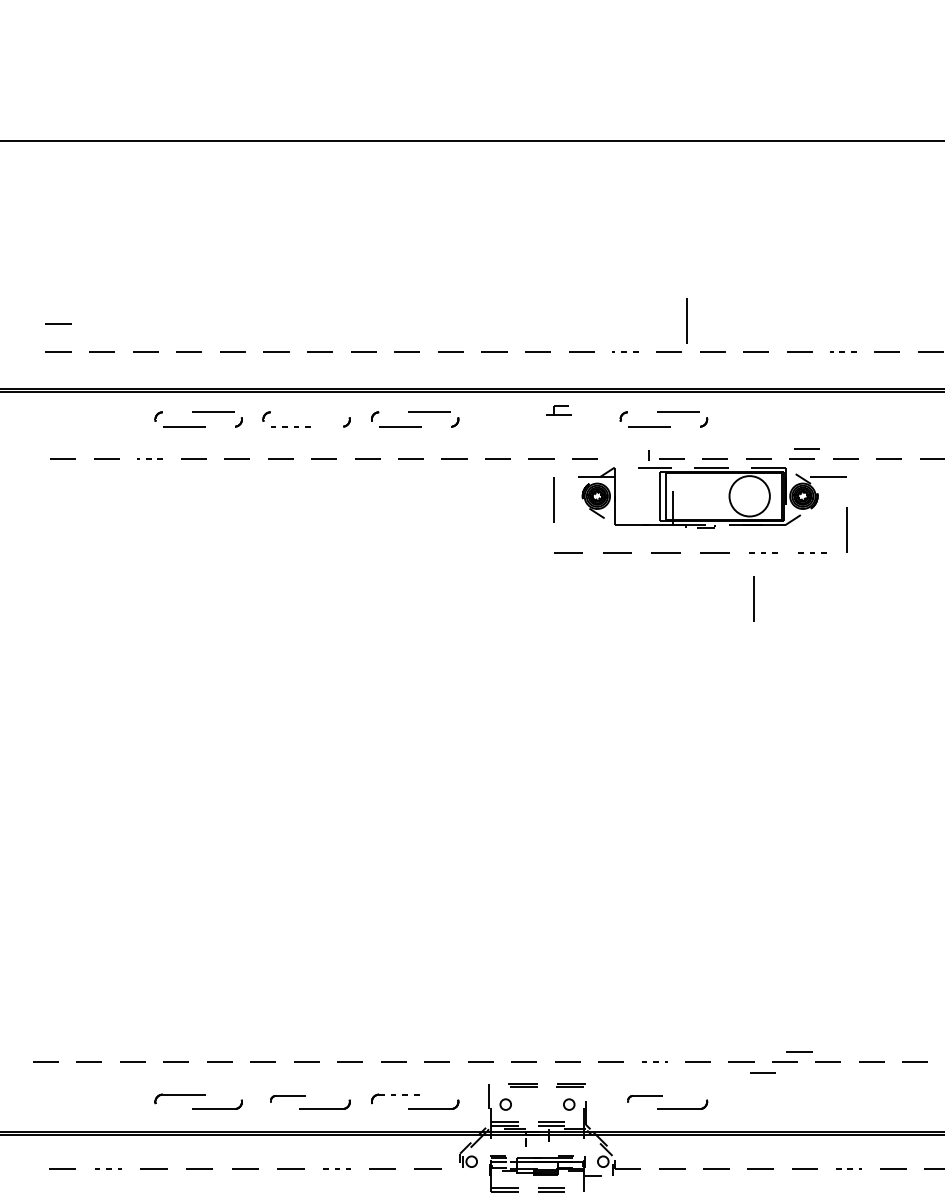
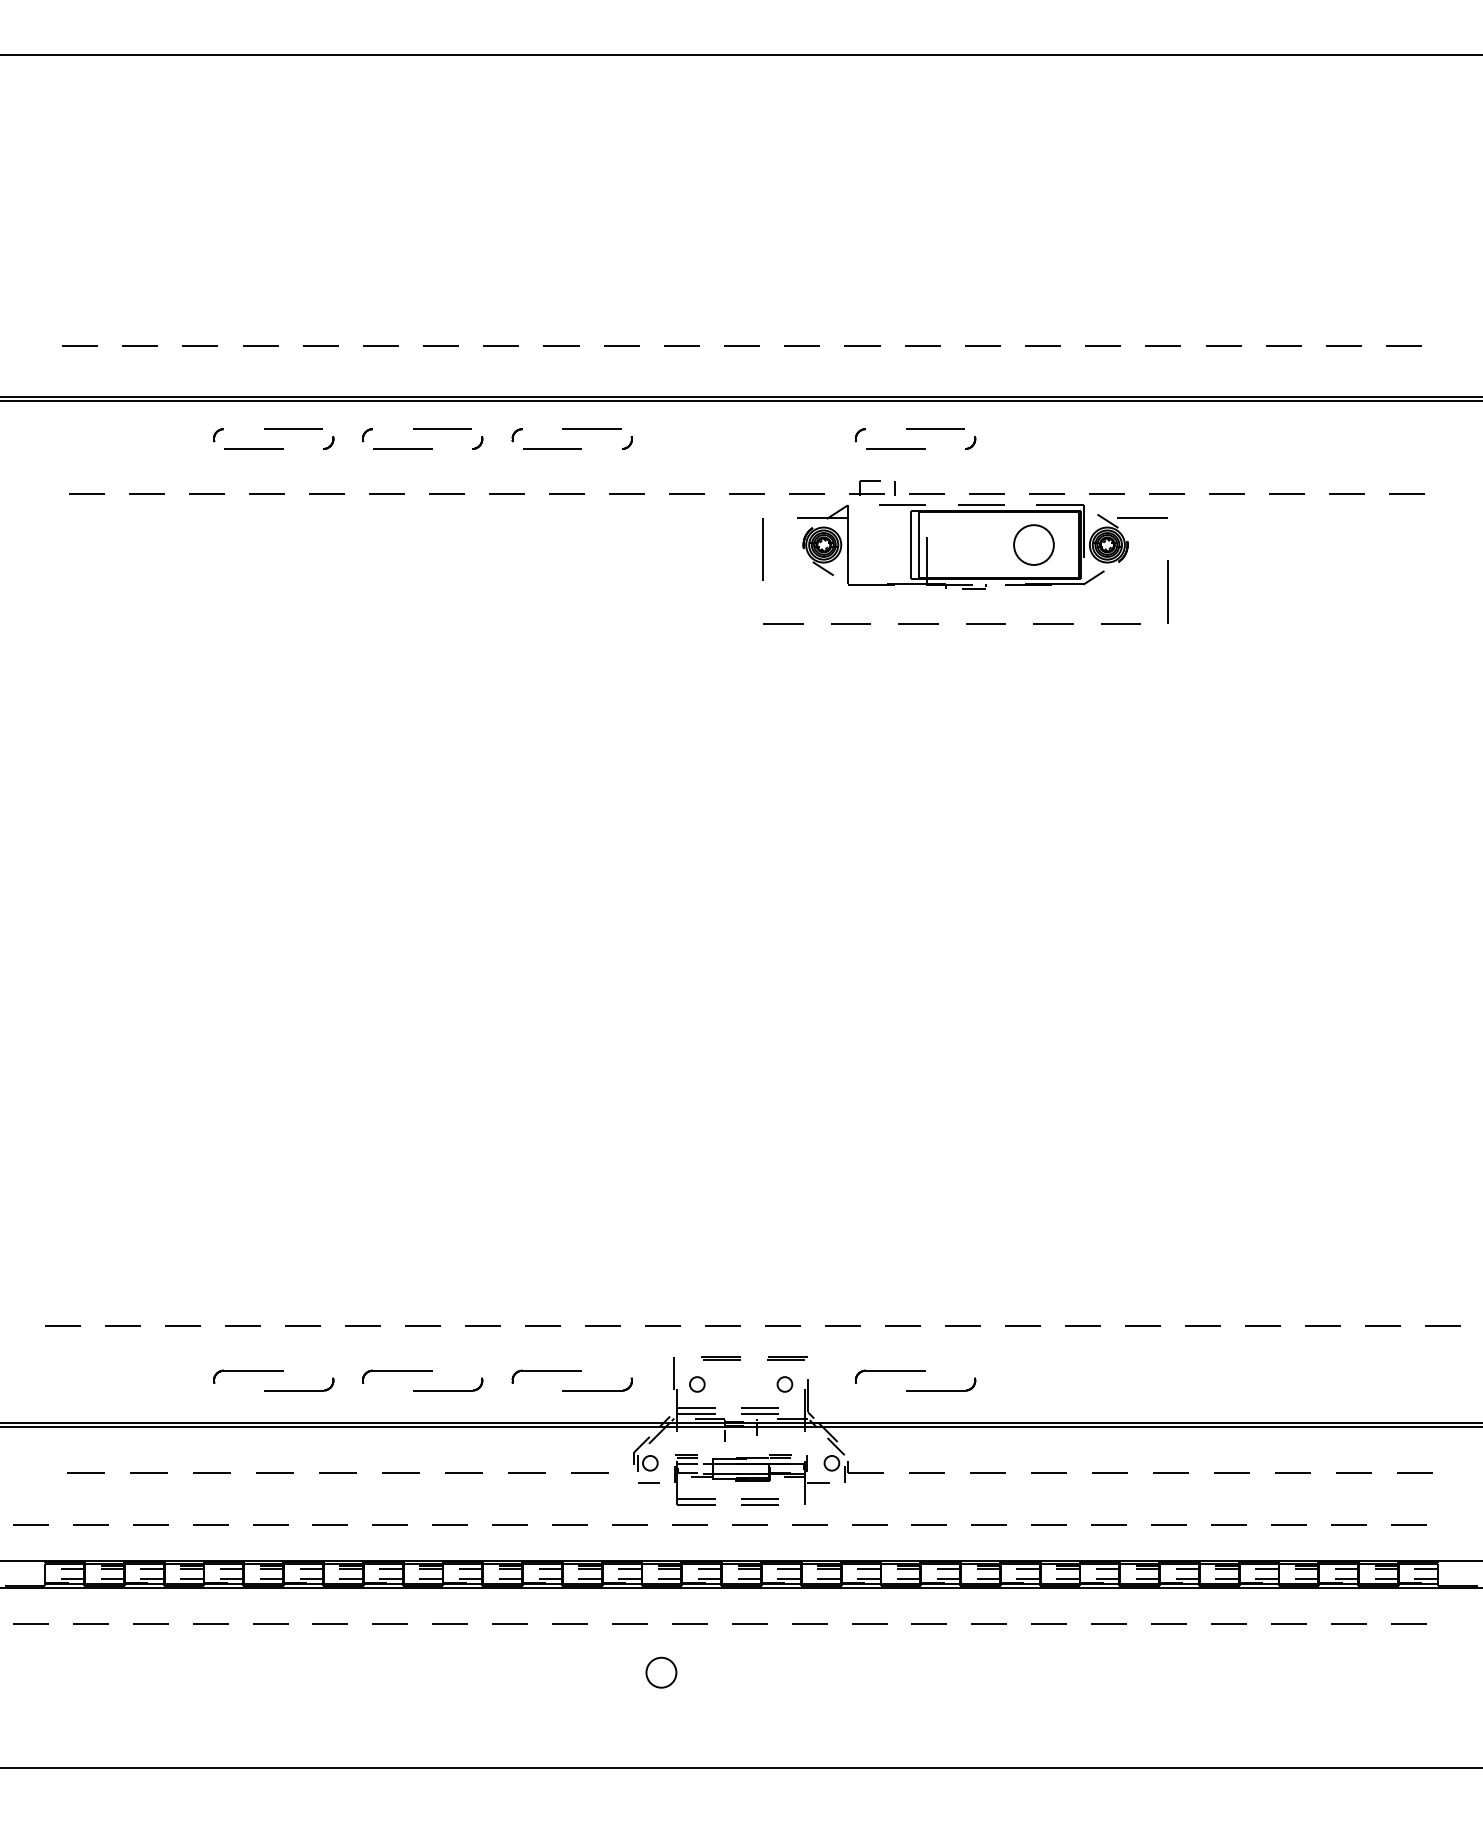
line: (686, 320) -> (946, 302), removed
line: (58, 323) -> (79, 306), removed
line: (624, 352) -> (861, 346), dashed -> solid
line: (842, 352) -> (1162, 346), dashed -> solid
part: (558, 410) -> (866, 487), moved
line: (321, 411) -> (442, 428), added
line: (292, 427) -> (402, 449), dashed -> solid
line: (807, 448) -> (1113, 478), removed
line: (150, 459) -> (206, 494), dashed -> solid
circle: (749, 495) -> (1033, 544), size x0.71
line: (763, 553) -> (1053, 623), dashed -> solid
line: (813, 553) -> (1121, 623), dashed -> solid
line: (753, 598) -> (1039, 686), removed
line: (799, 1051) -> (1102, 1311), removed
line: (654, 1061) -> (902, 1325), dashed -> solid
line: (762, 1072) -> (1051, 1339), removed
line: (400, 1094) -> (552, 1370), dashed -> solid
part: (288, 1098) -> (397, 1376), size x1.43
part: (645, 1098) -> (889, 1376), size x1.43
line: (108, 1169) -> (148, 1473), dashed -> solid
line: (337, 1169) -> (464, 1473), dashed -> solid
line: (849, 1169) -> (1171, 1473), dashed -> solid
line: (470, 1175) -> (648, 1482), added

